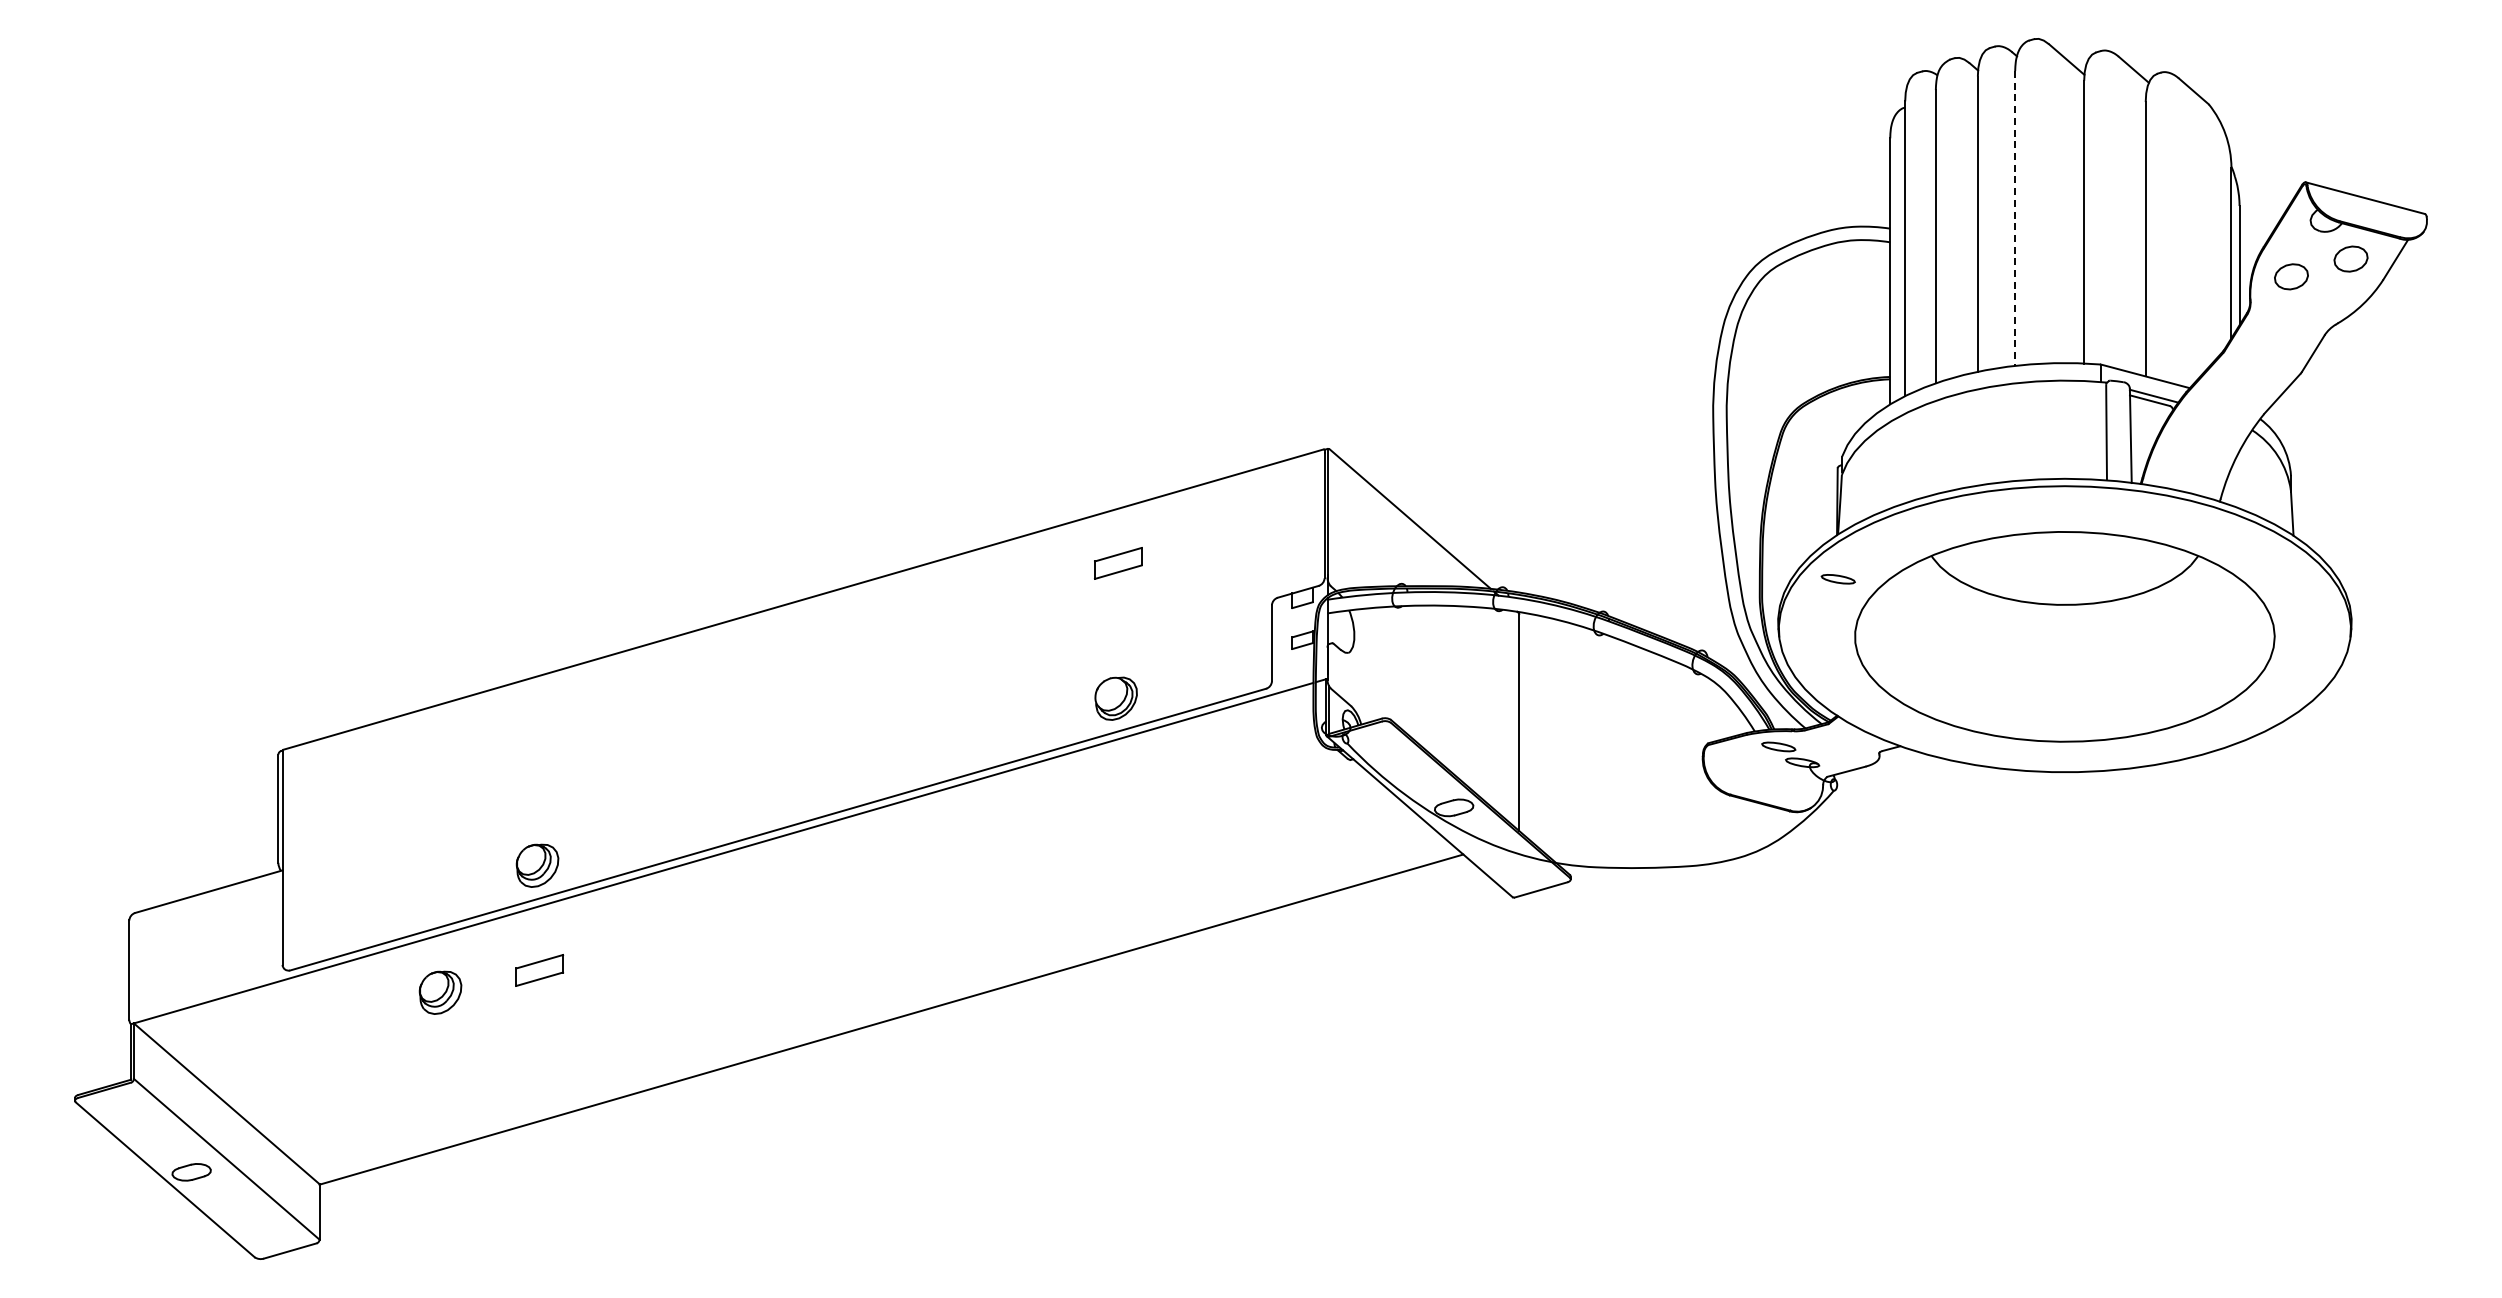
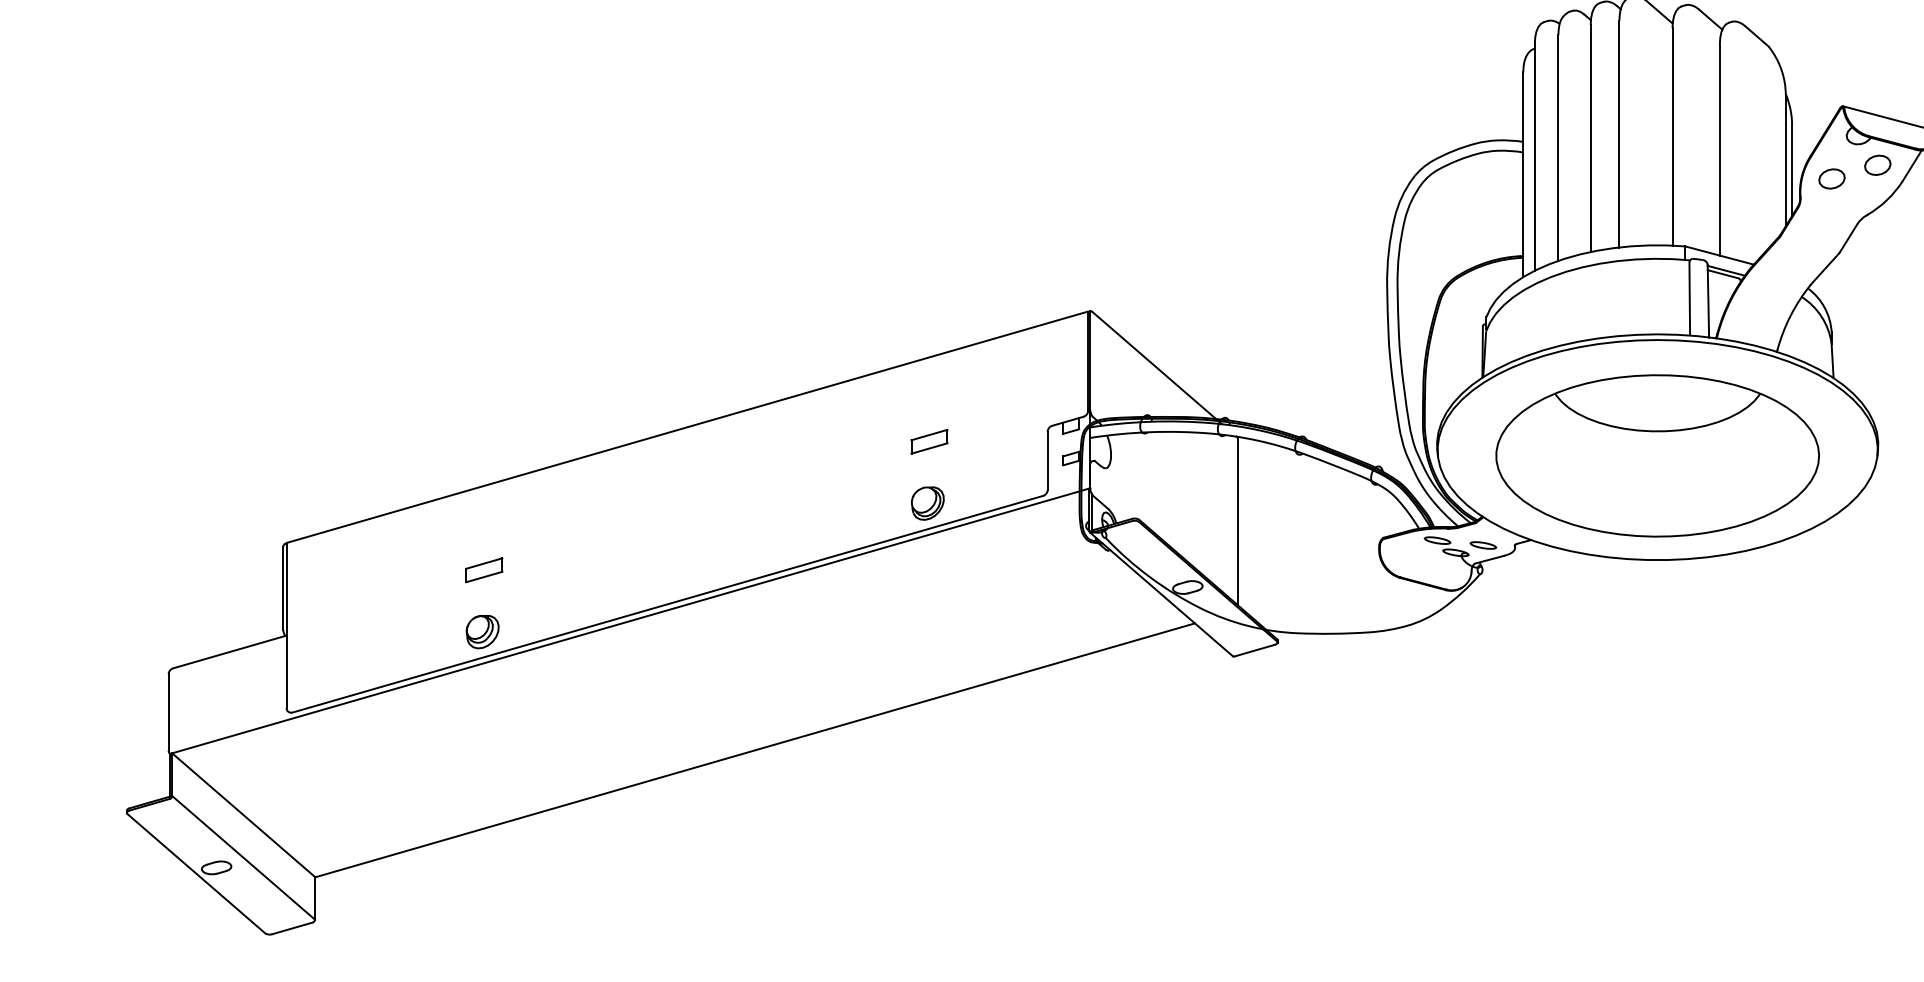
line: (2015, 219) -> (1619, 134), dashed -> solid
part: (1118, 563) -> (929, 441), moved
part: (1837, 579) -> (1482, 545), moved
part: (539, 970) -> (484, 570), moved
part: (440, 992) -> (408, 729), removed

